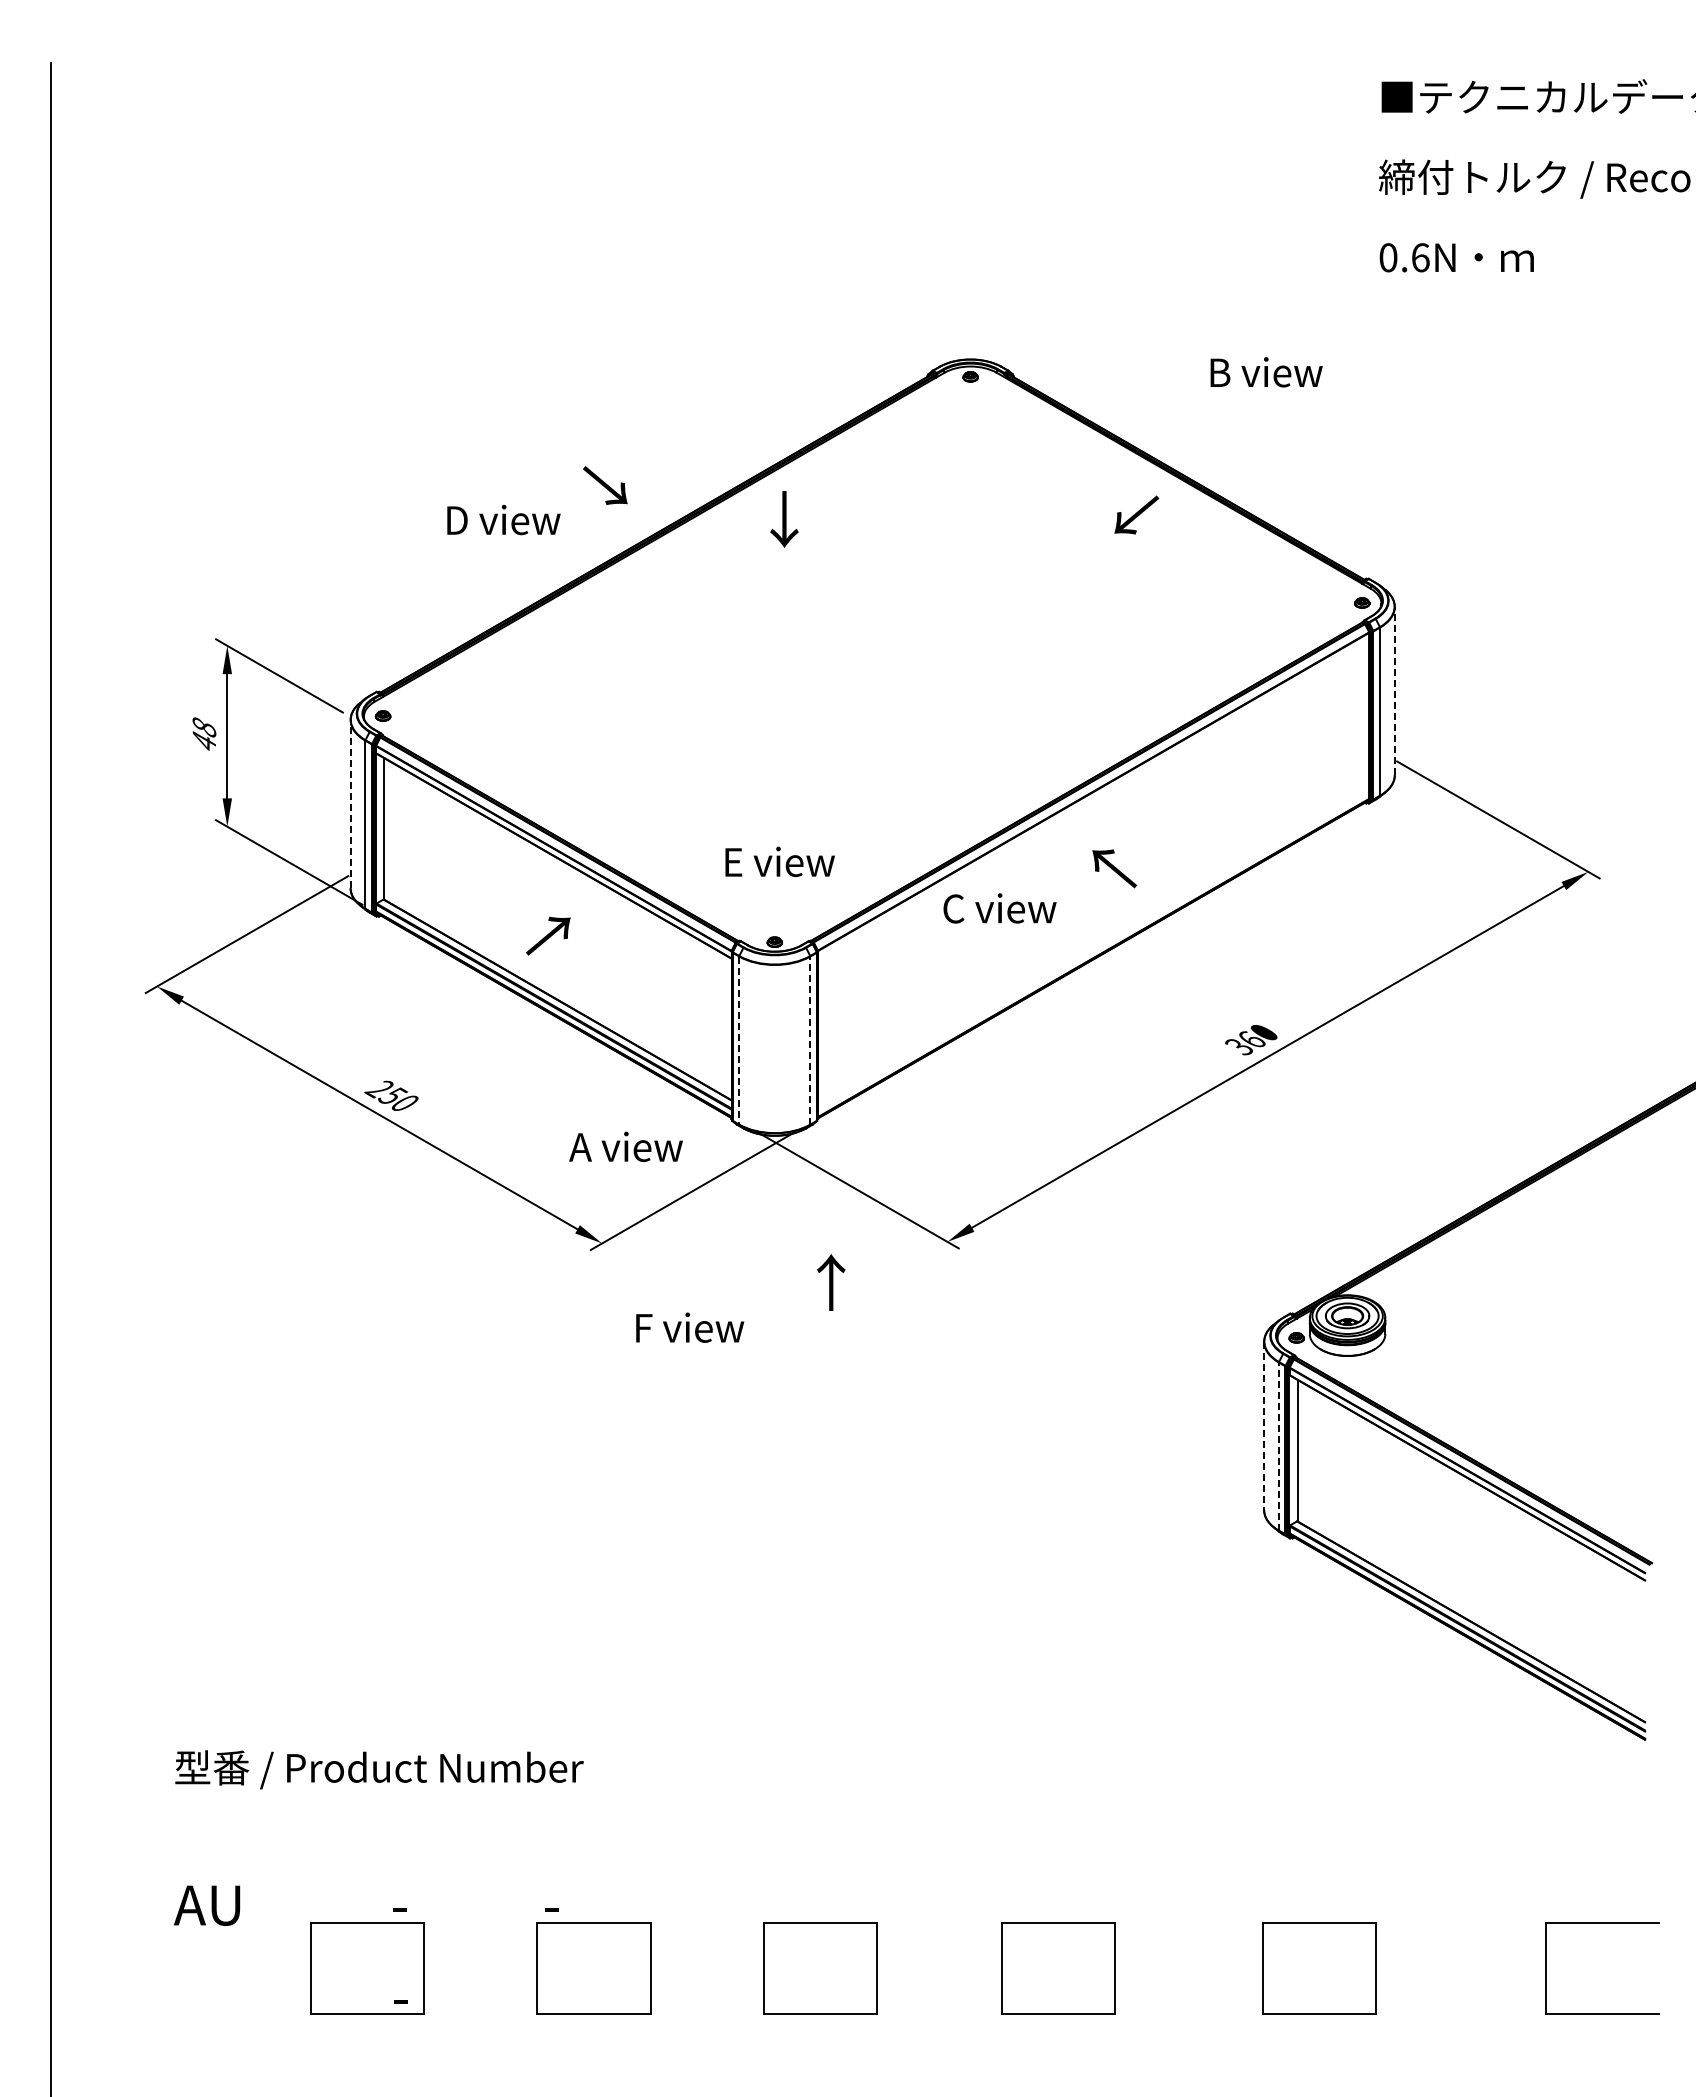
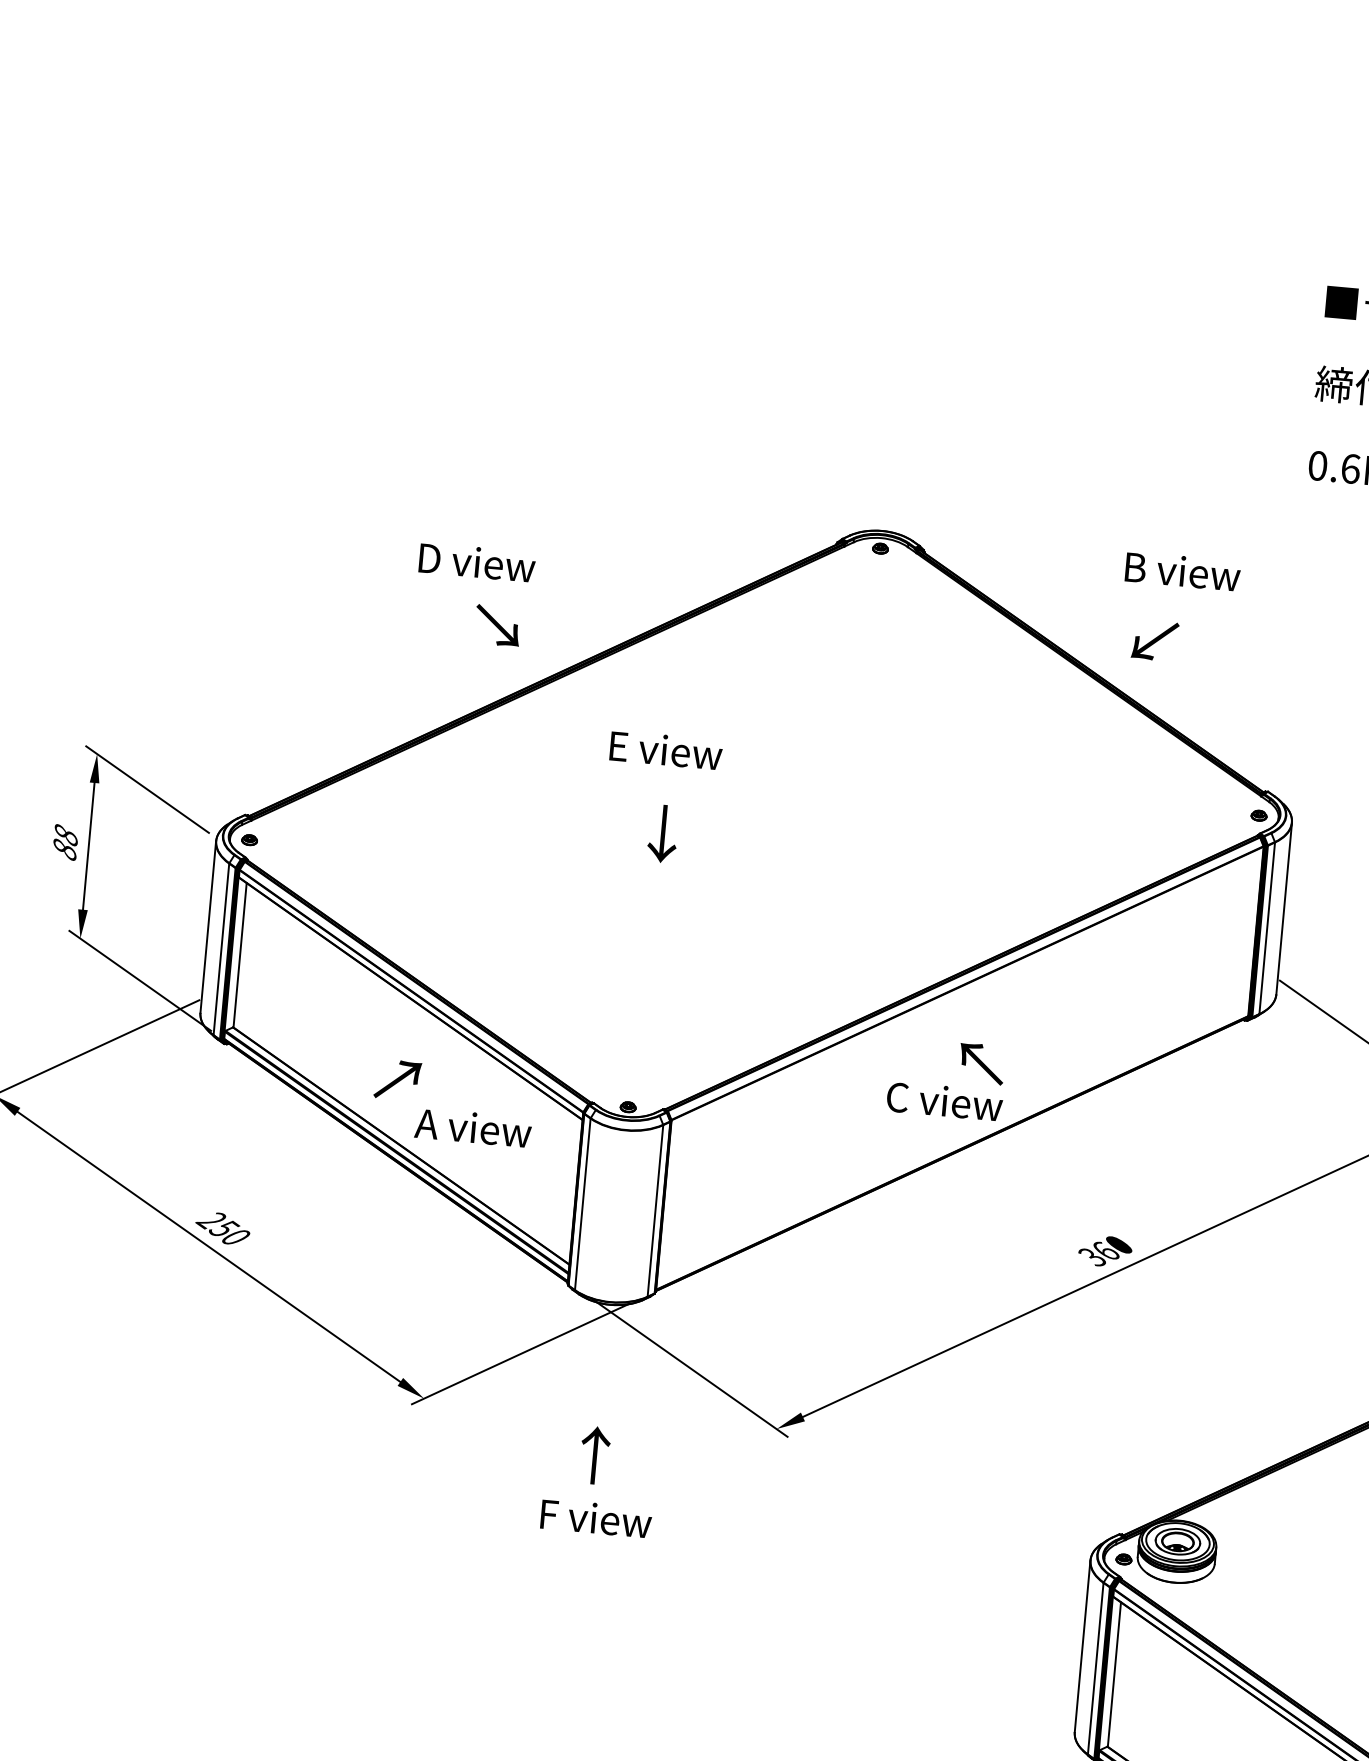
text: (1136, 514) -> (1154, 640), moved
text: (503, 519) -> (476, 561), moved
text: (784, 519) -> (663, 834), moved
line: (1394, 690) -> (1283, 908), dashed -> solid
text: (204, 741) -> (65, 849), 48 -> 88
line: (350, 803) -> (208, 926), dashed -> solid
text: (779, 861) -> (665, 749), moved
text: (999, 908) -> (944, 1101), moved
line: (810, 1040) -> (655, 1210), dashed -> solid
line: (739, 1041) -> (583, 1205), dashed -> solid
text: (625, 1146) -> (472, 1127), moved
text: (831, 1282) -> (595, 1455), moved
text: (690, 1327) -> (596, 1518), moved
line: (1264, 1426) -> (1082, 1646), dashed -> solid
line: (1278, 1446) -> (1095, 1668), dashed -> solid

